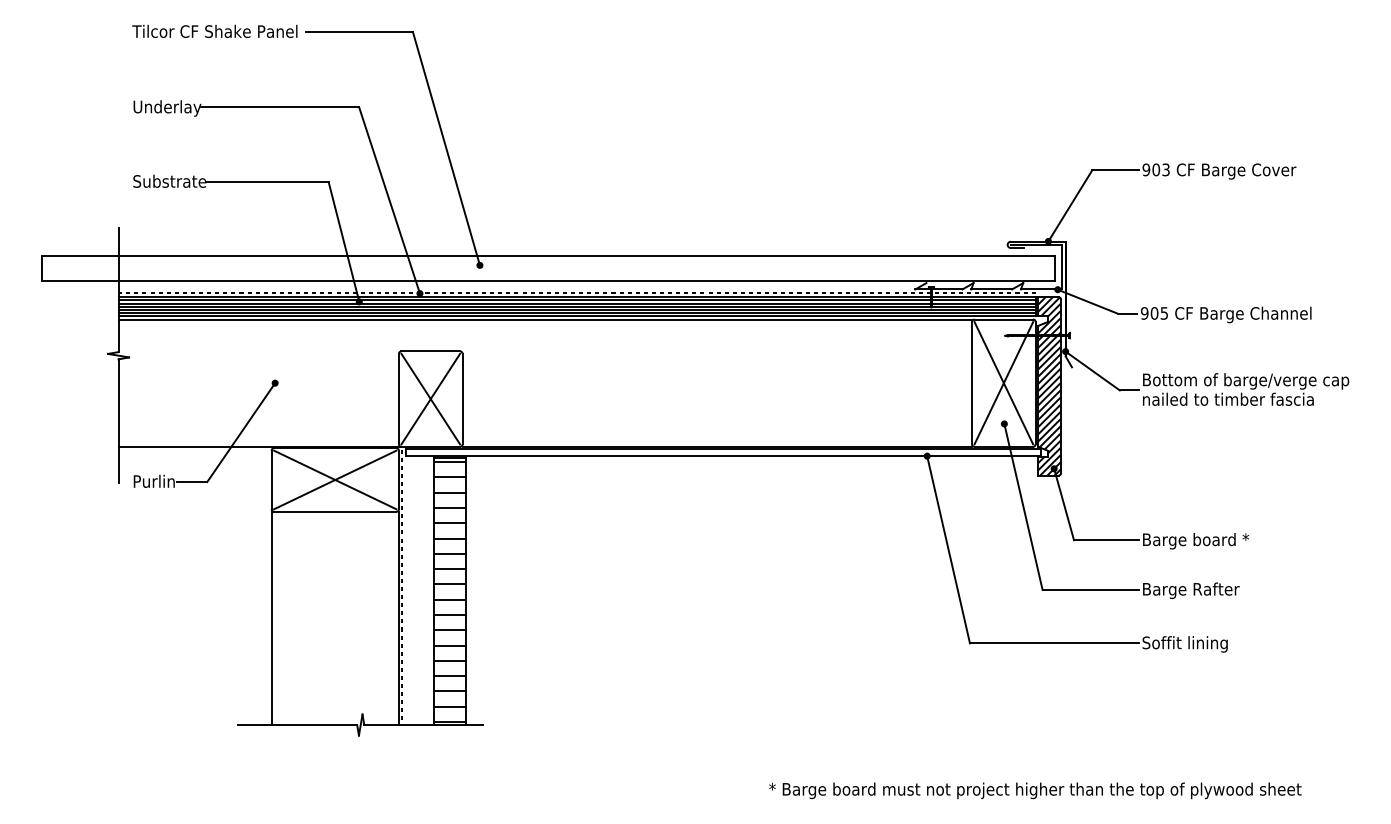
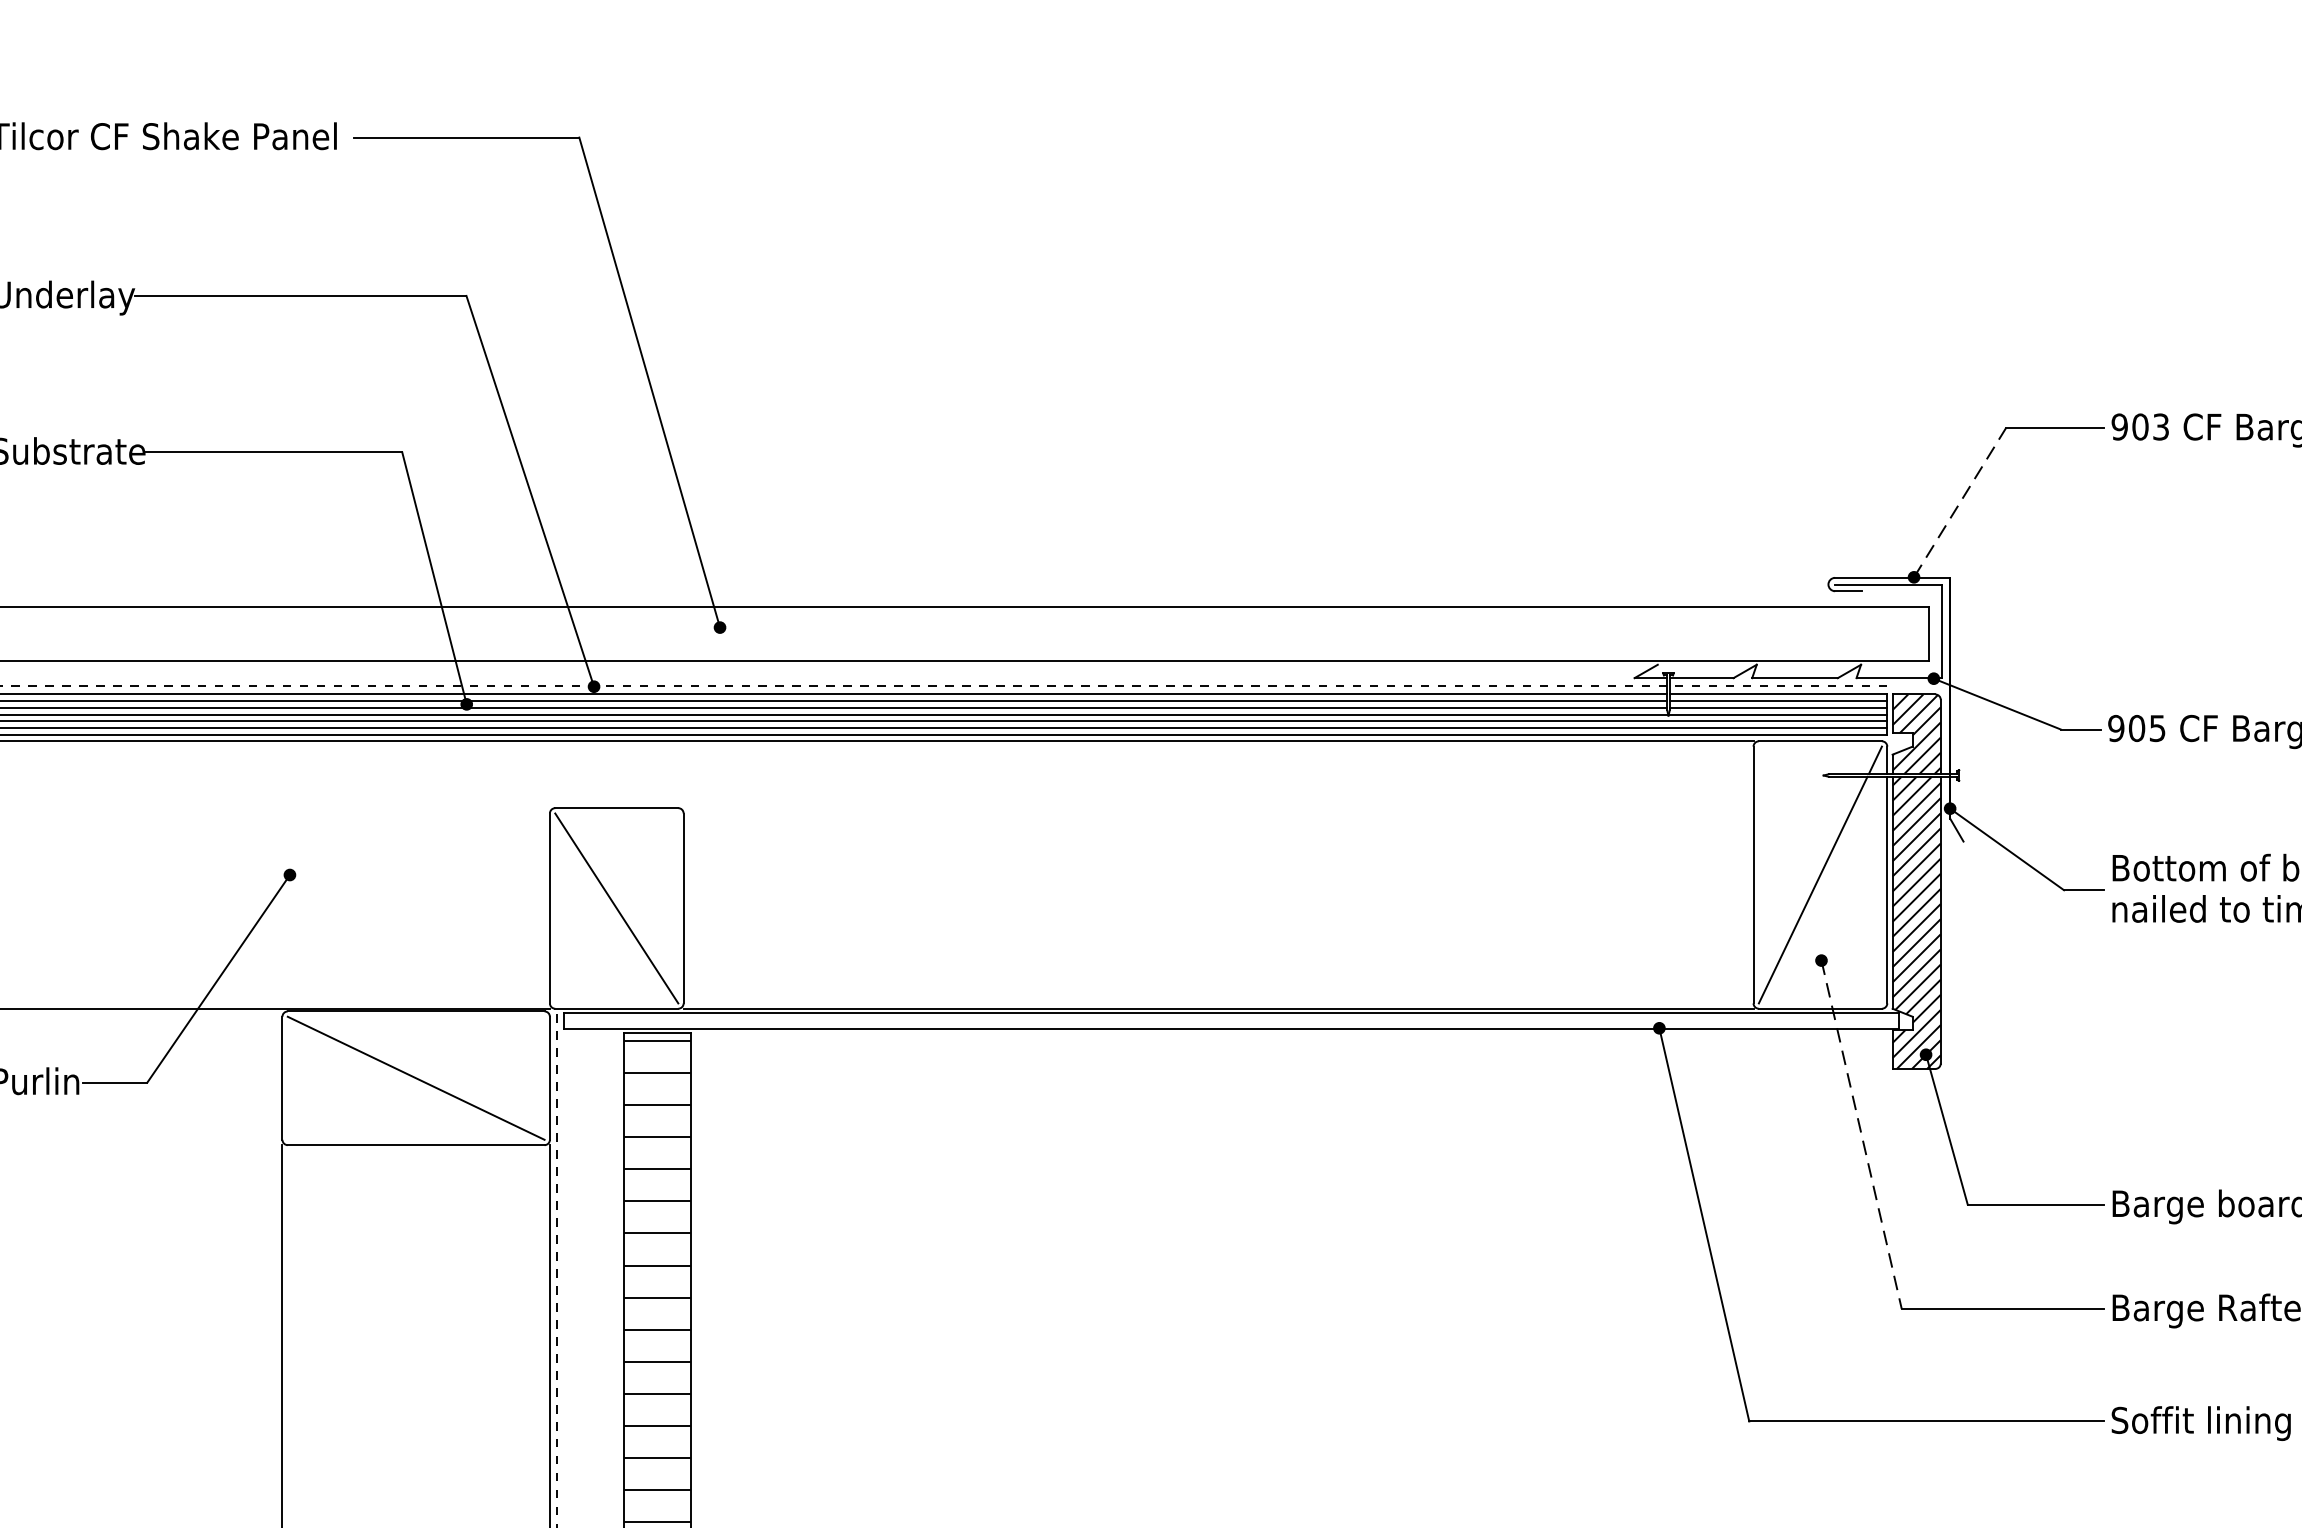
line: (1070, 205) -> (1960, 501), solid -> dashed
line: (1003, 383) -> (1819, 875), removed
line: (430, 398) -> (616, 907), removed
line: (335, 479) -> (416, 1077), removed
line: (1023, 507) -> (1861, 1136), solid -> dashed

